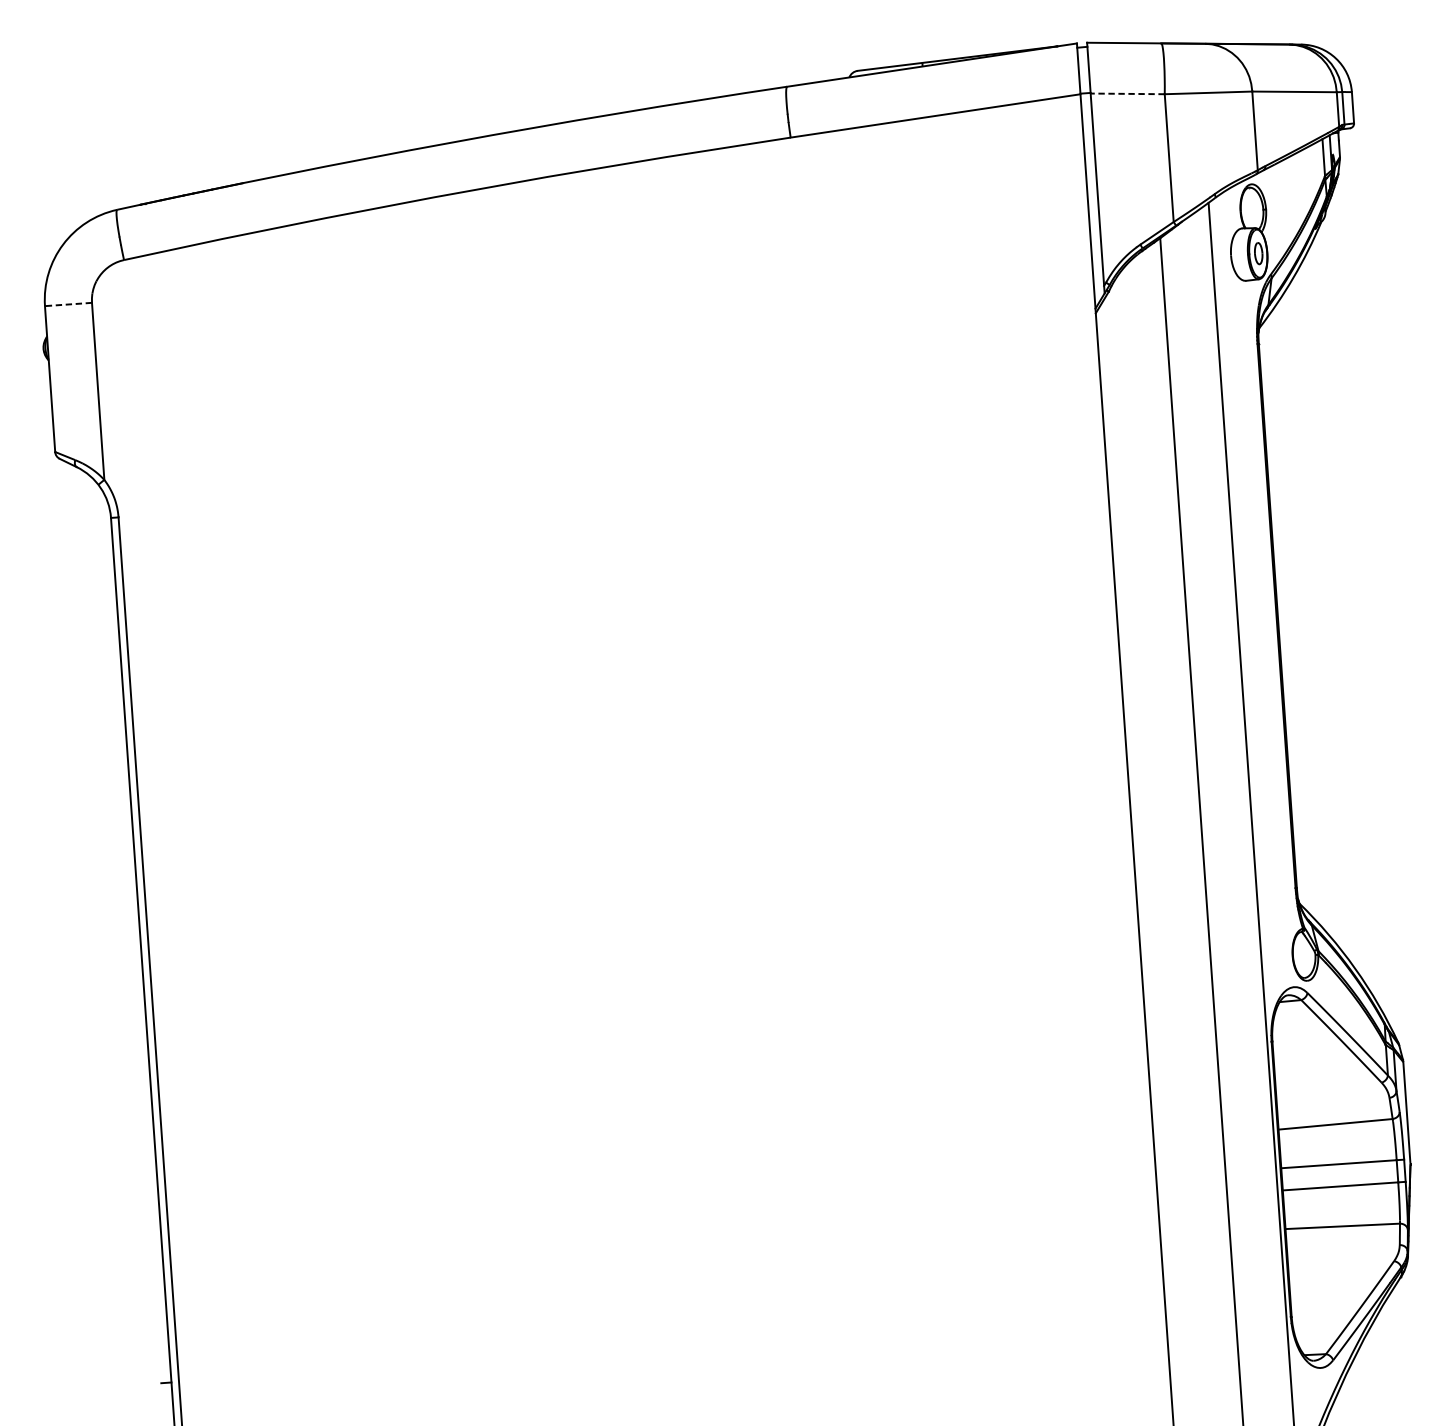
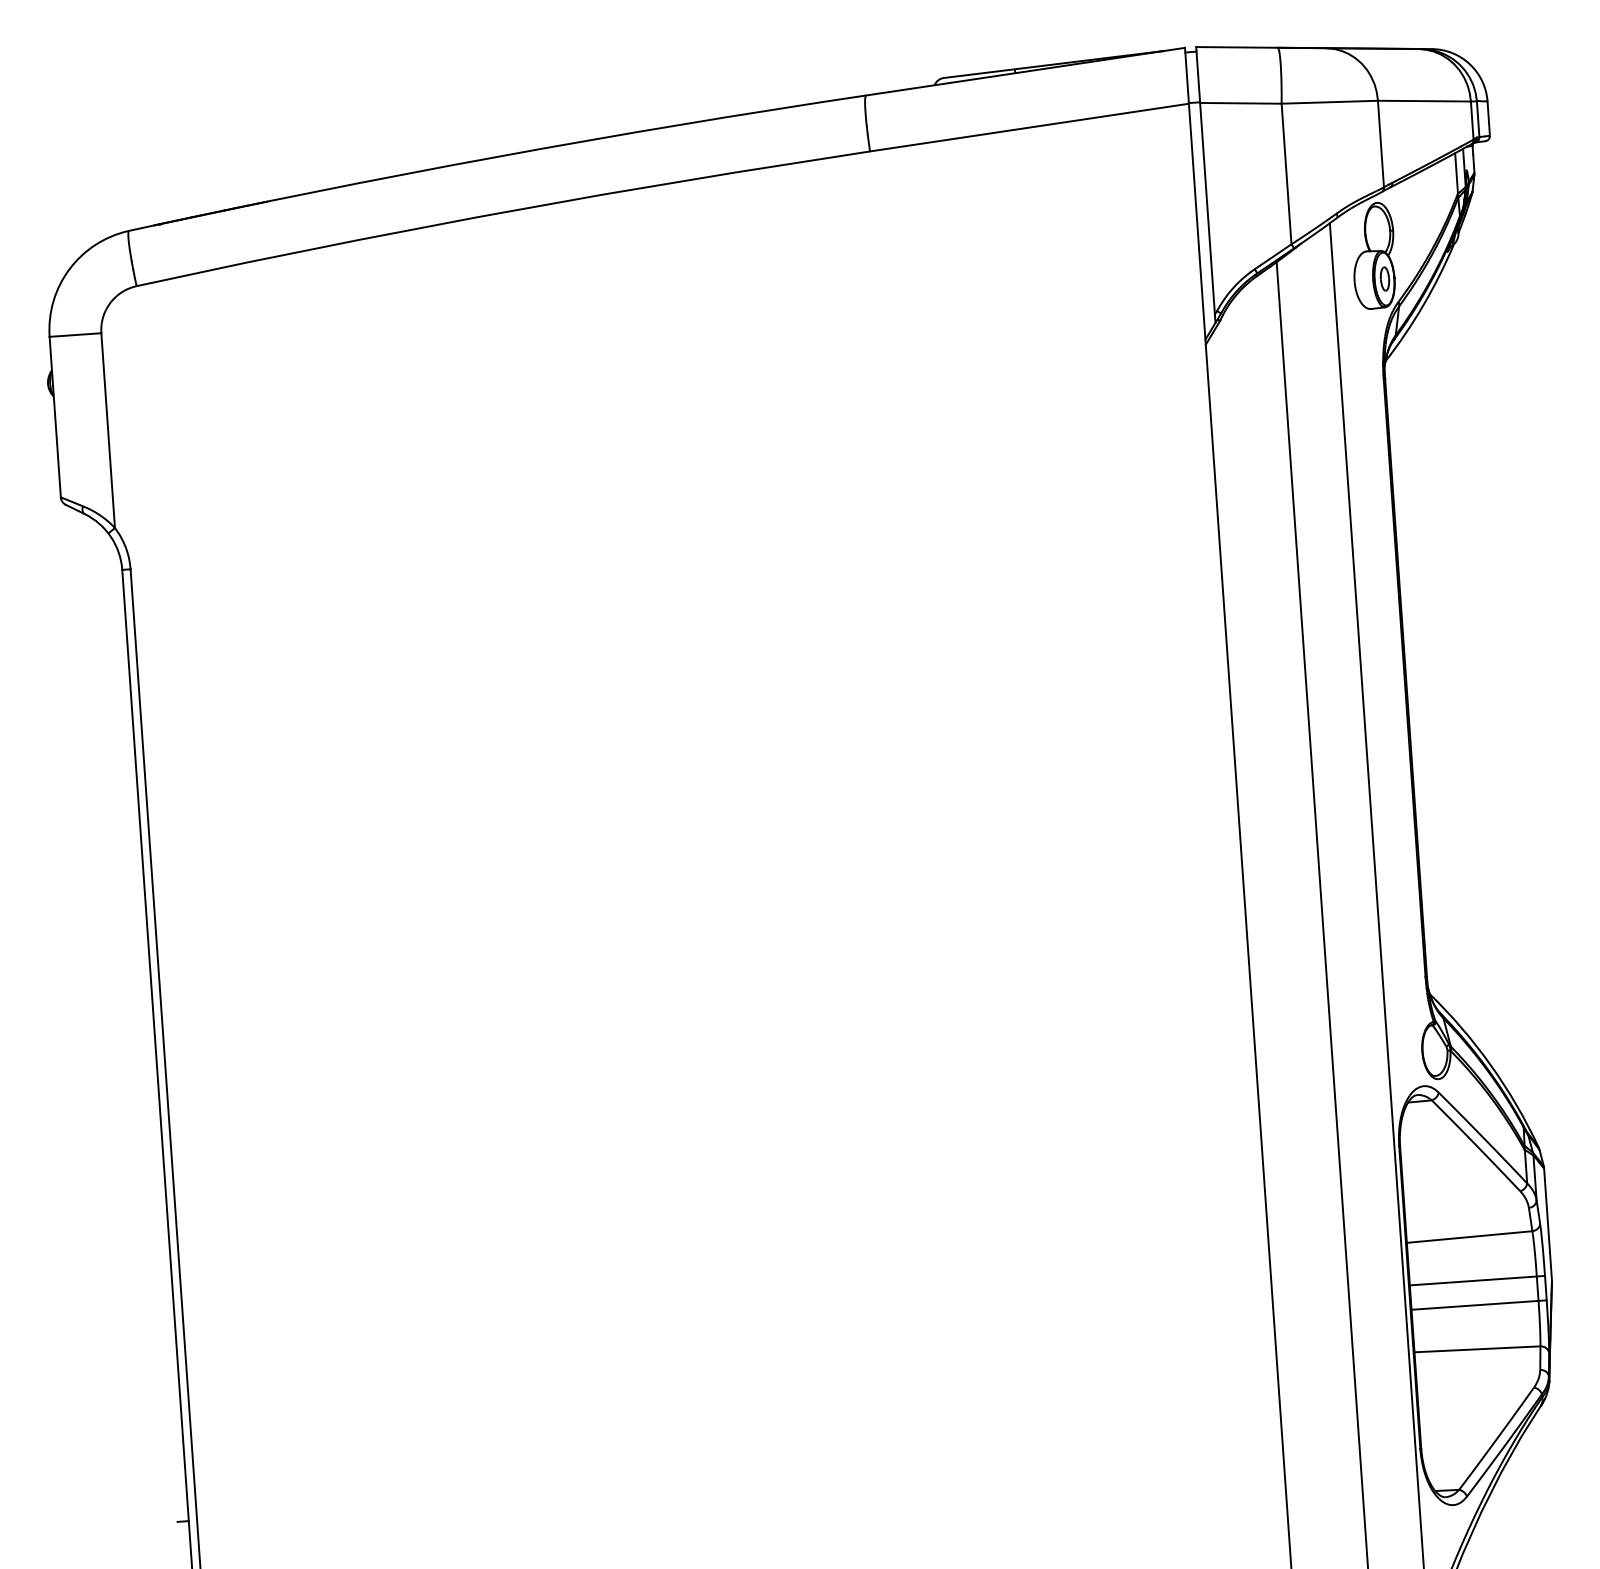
line: (1127, 94) -> (1240, 103), dashed -> solid
line: (68, 304) -> (75, 335), dashed -> solid

